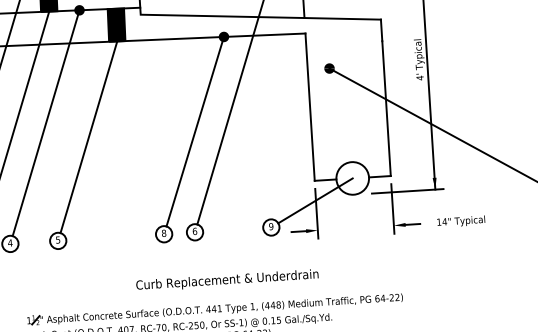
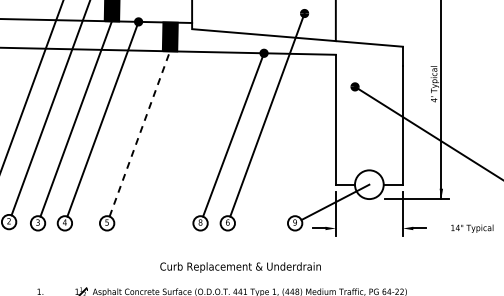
line: (88, 136) -> (139, 133), solid -> dashed
text: (461, 221) -> (472, 228), moved
text: (227, 280) -> (240, 267), moved

